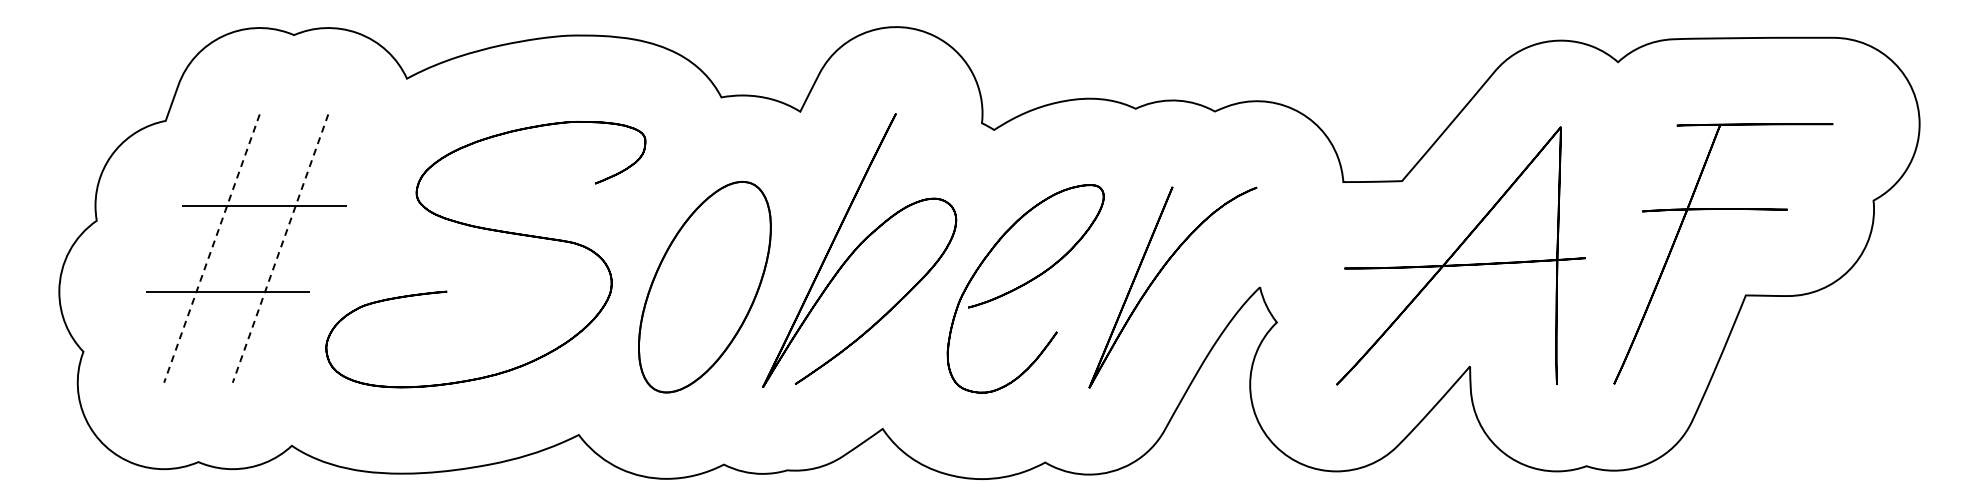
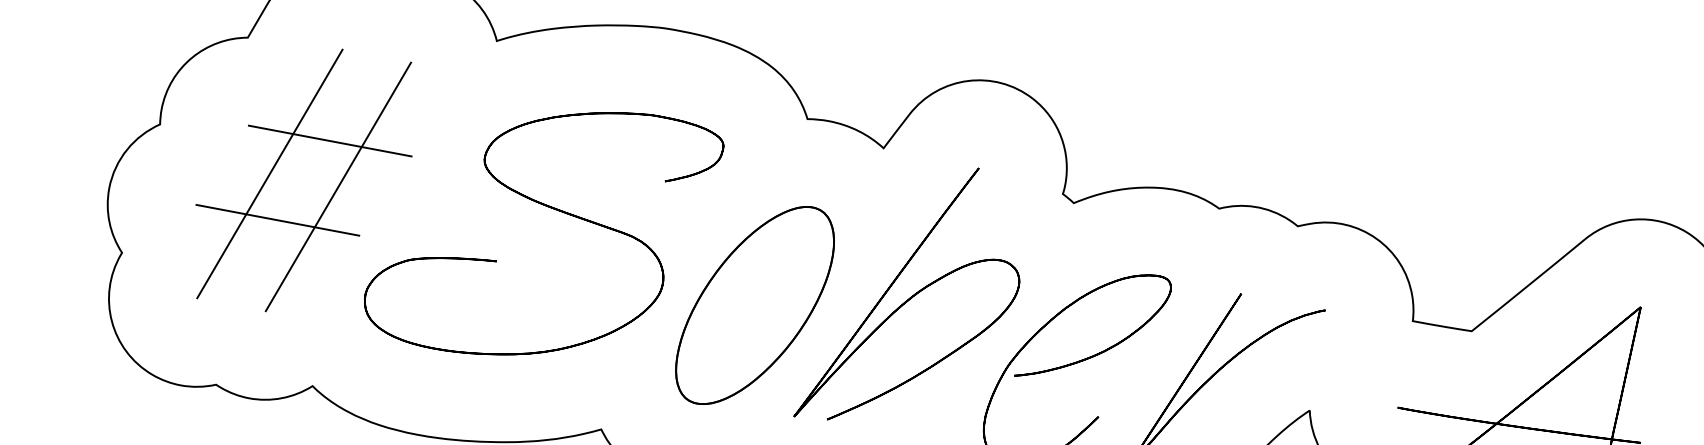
line: (211, 249) -> (269, 174), dashed -> solid
line: (280, 249) -> (338, 187), dashed -> solid

